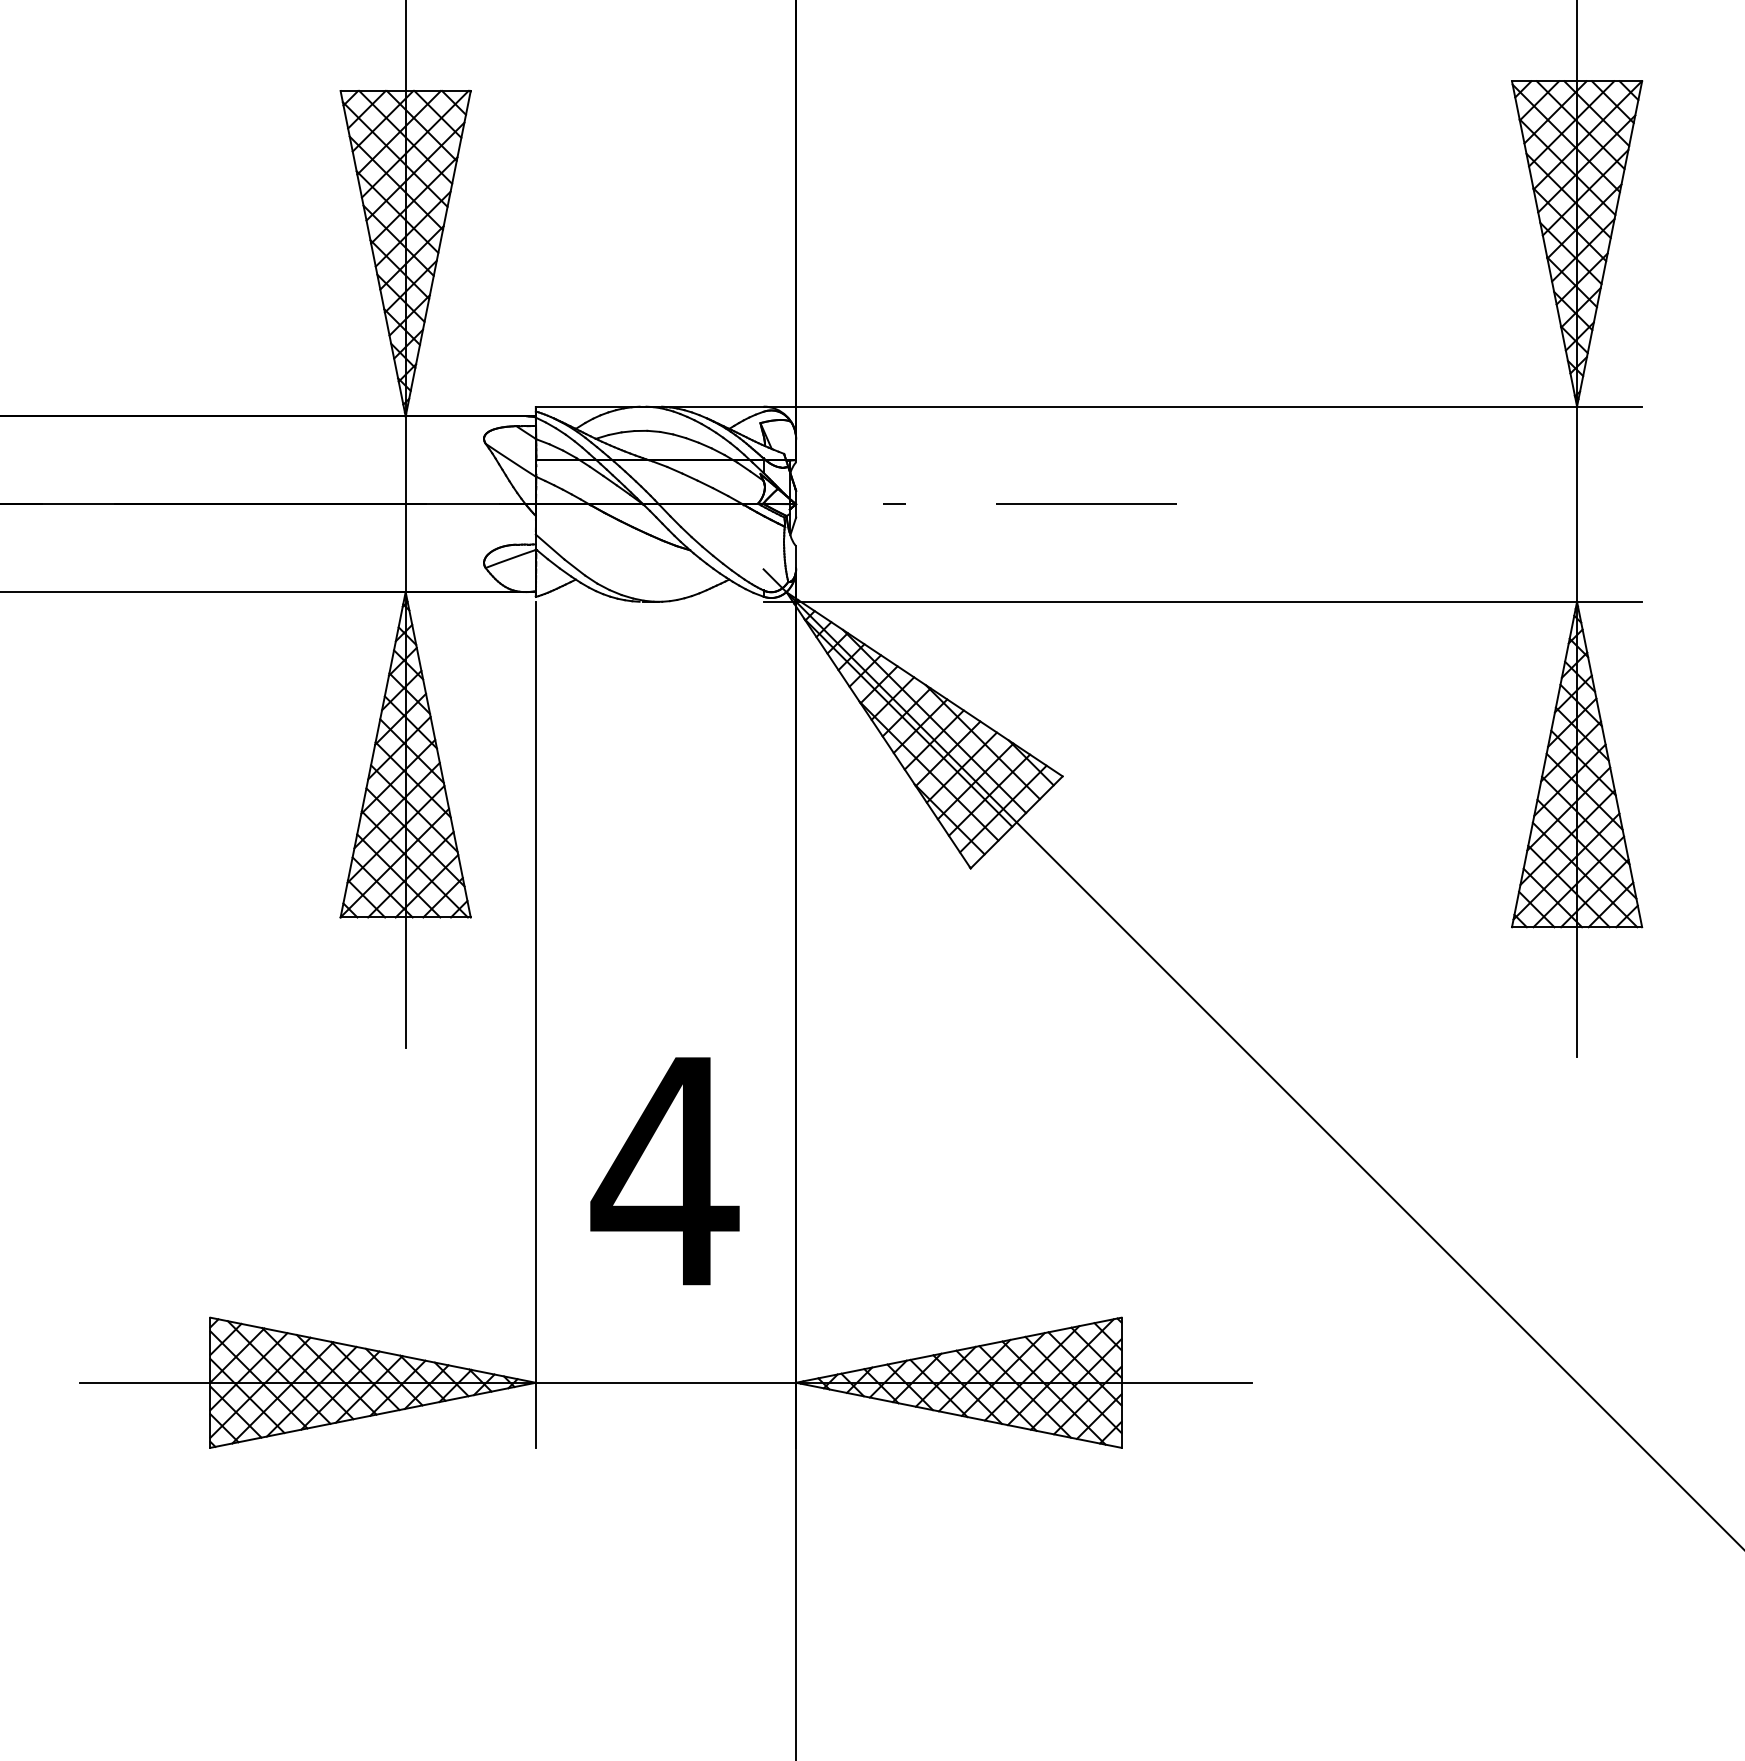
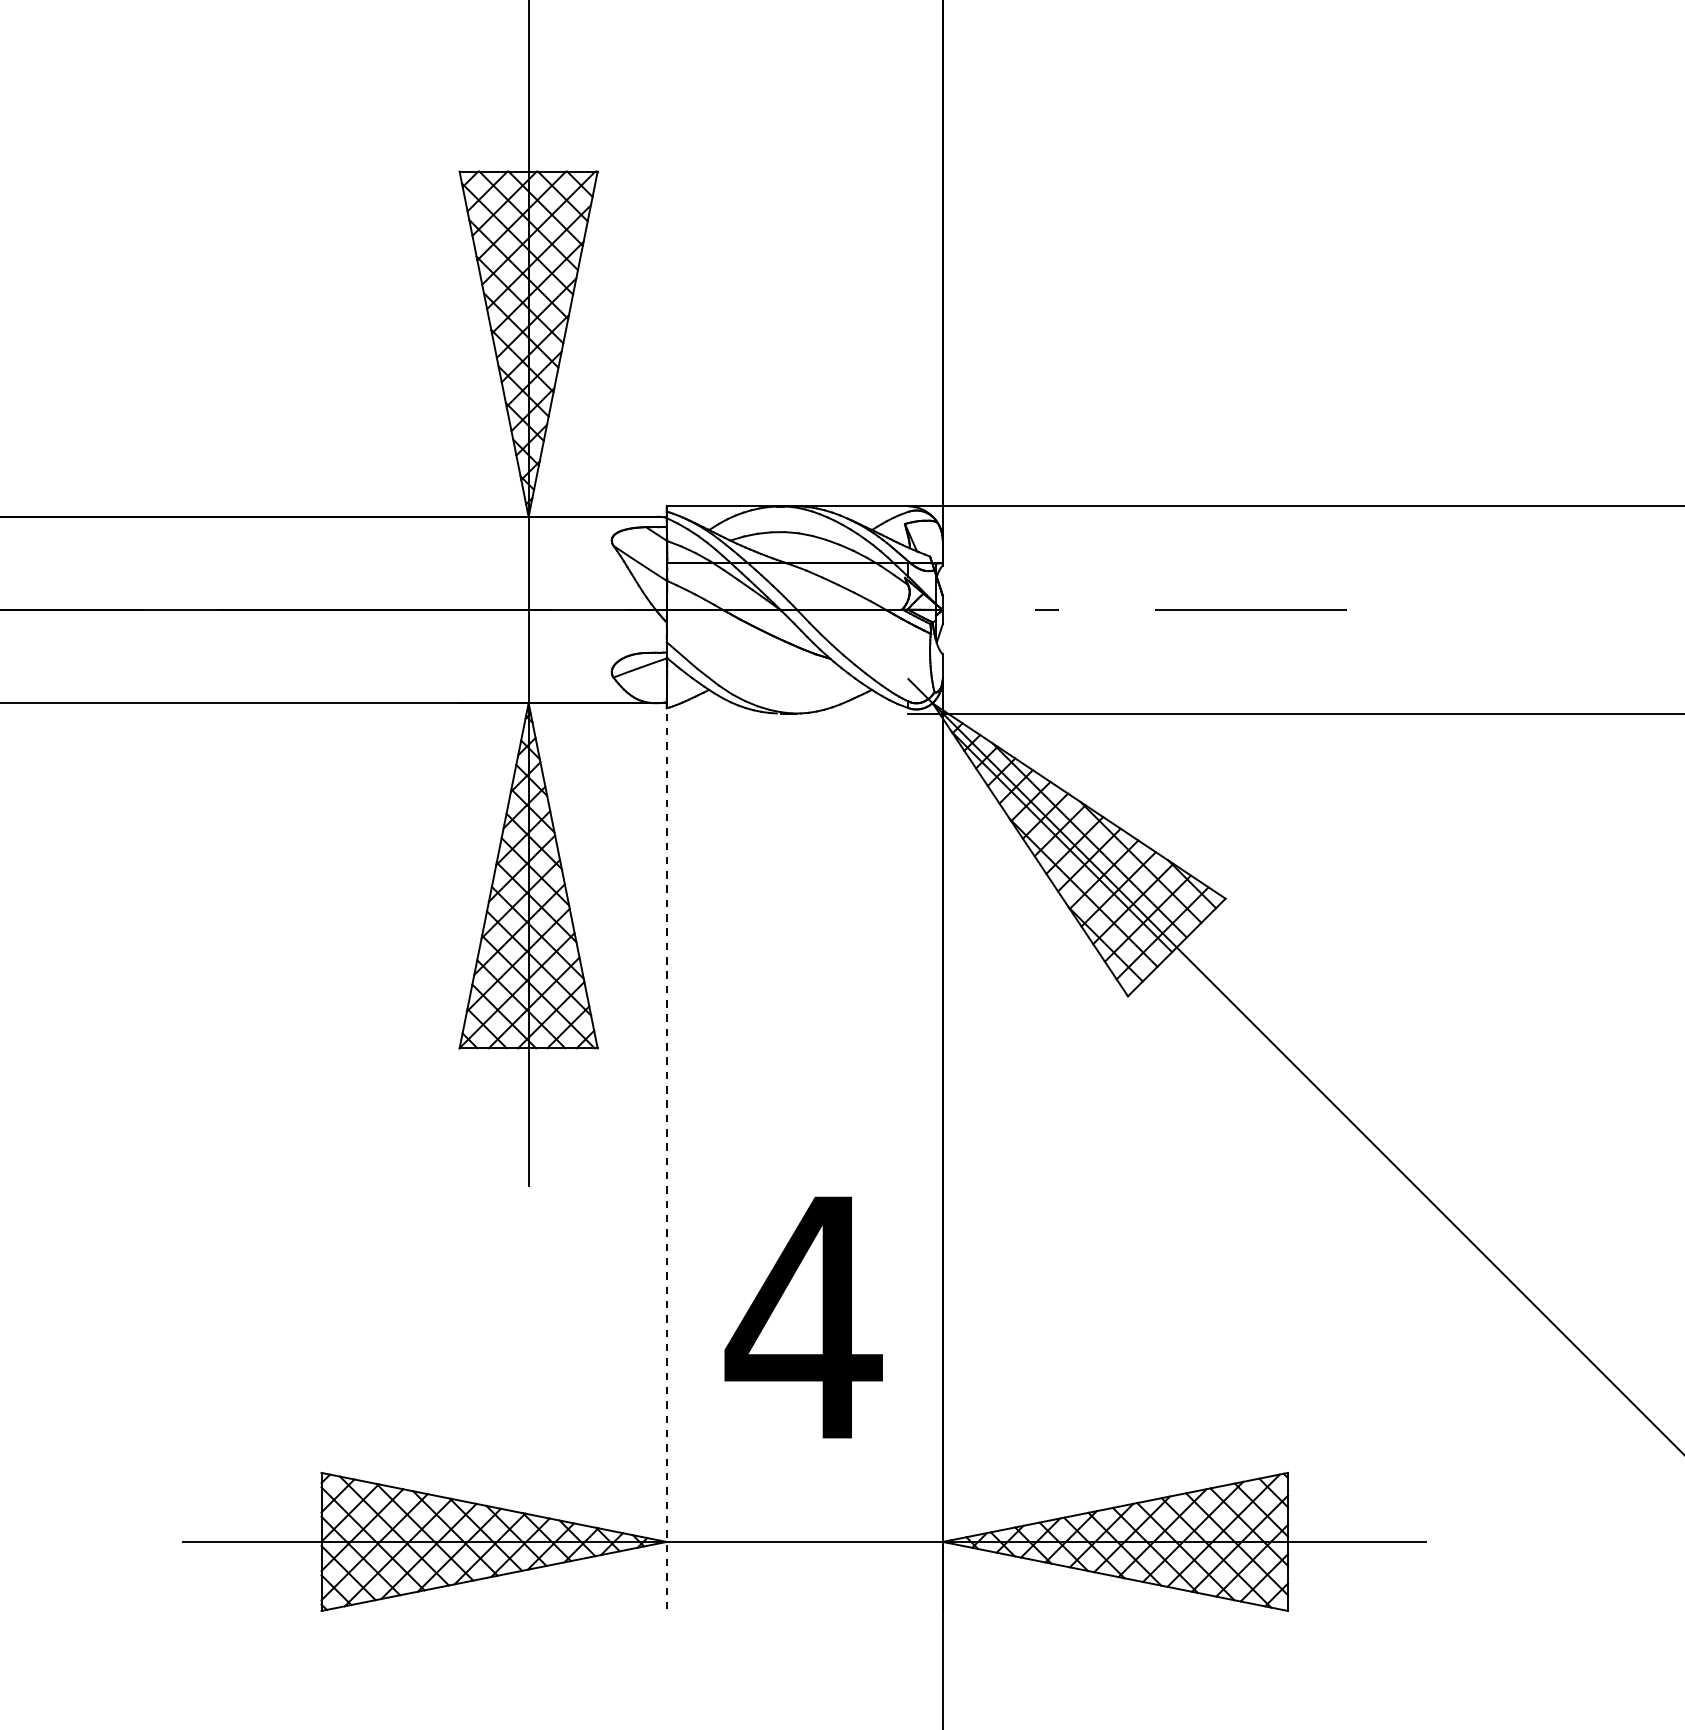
line: (535, 1024) -> (666, 1161), solid -> dashed

